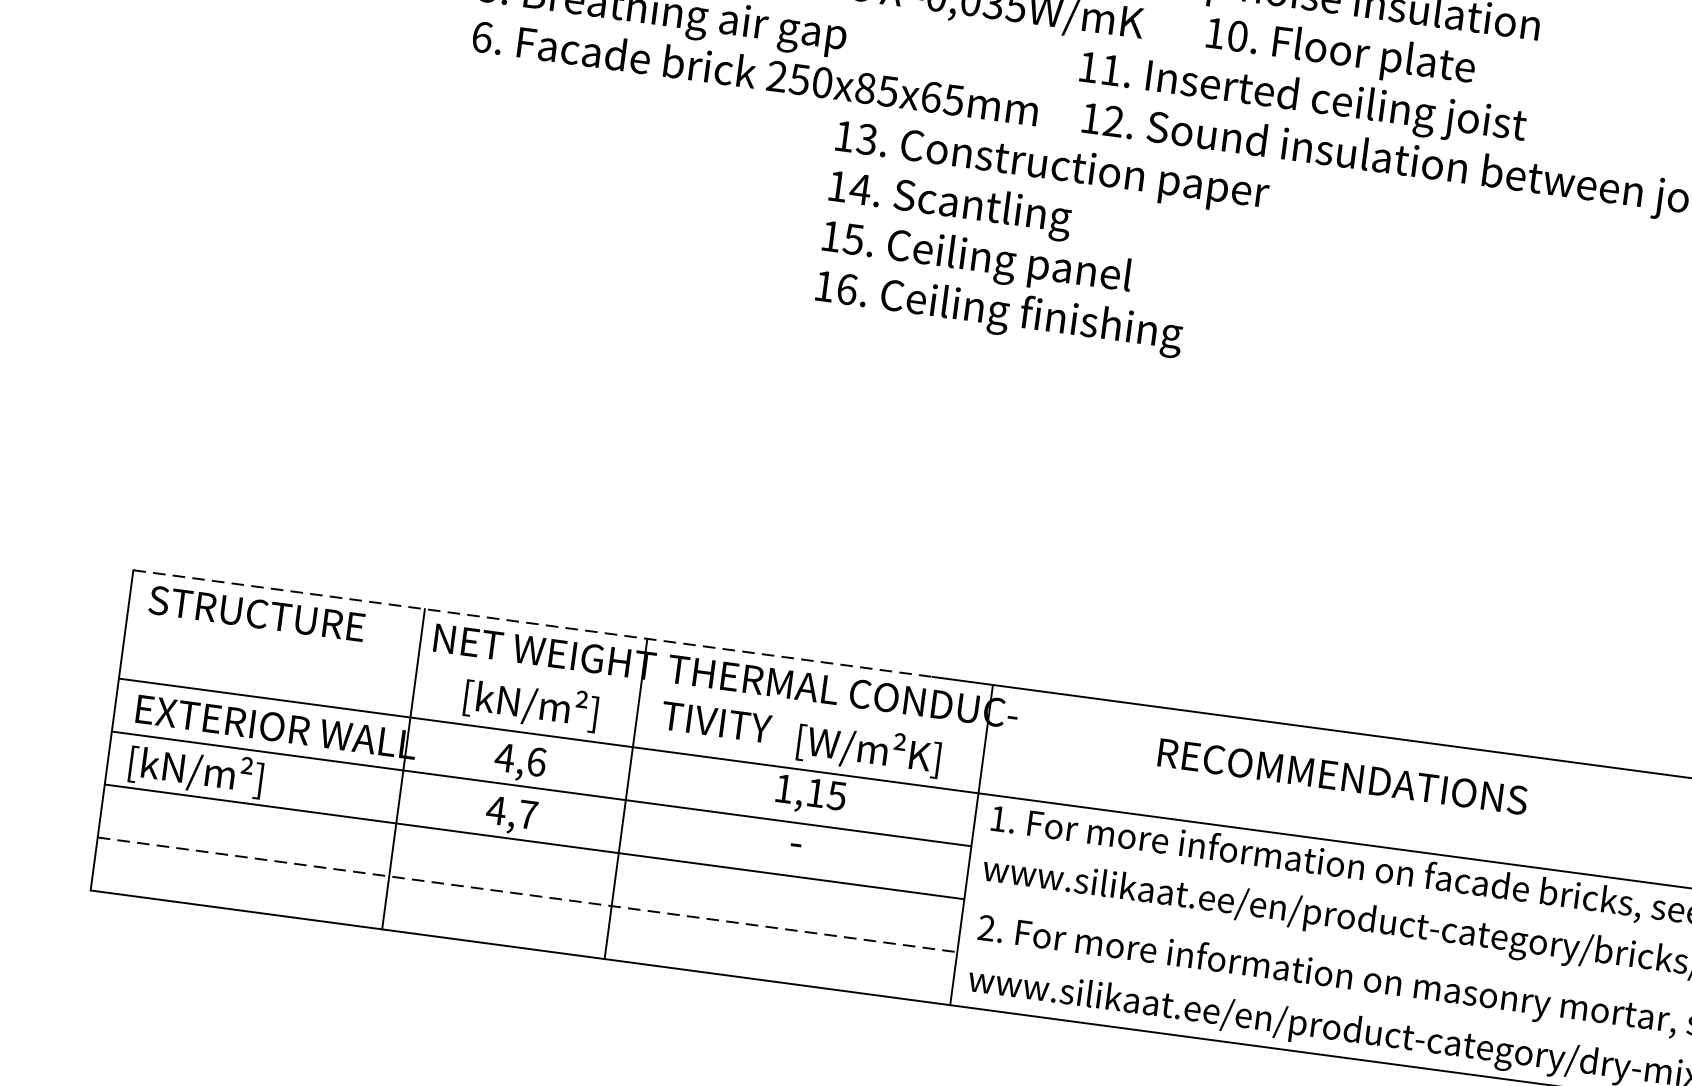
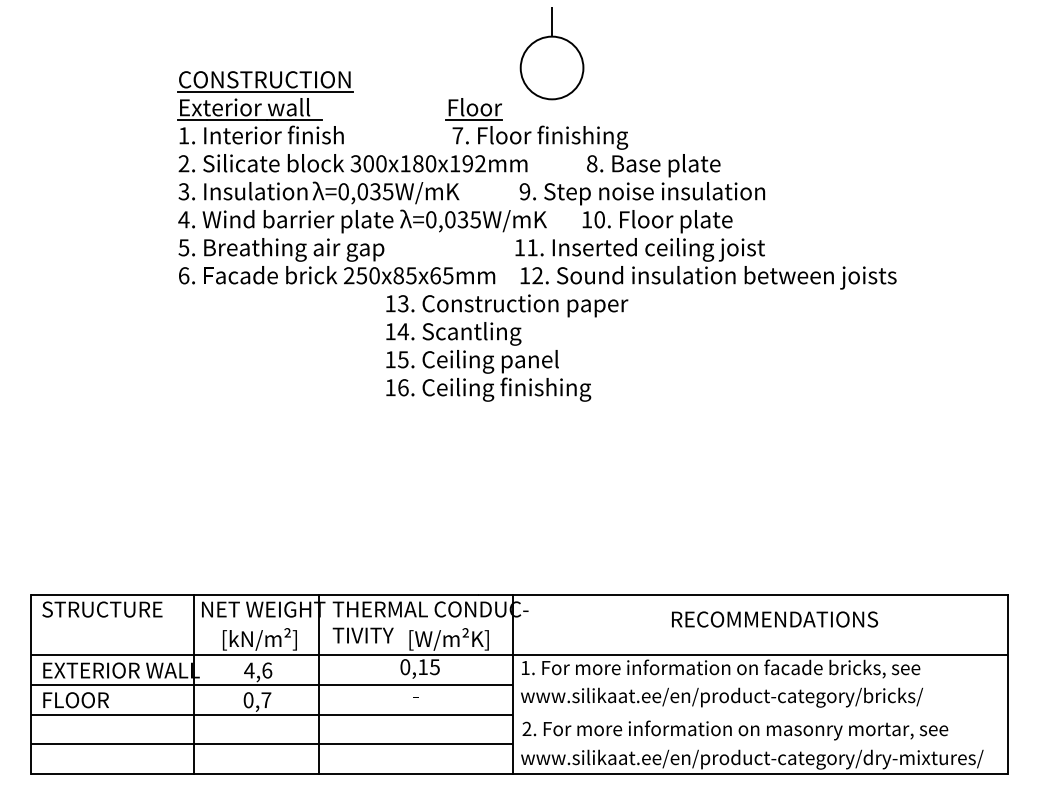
line: (533, 623) -> (255, 594), dashed -> solid
text: (196, 770) -> (80, 700), [kN/m²] -> FLOOR
text: (1343, 776) -> (775, 619), moved
text: (784, 789) -> (405, 667), 1,15 -> 0,15
text: (496, 810) -> (248, 700), 4,7 -> 0,7
line: (526, 895) -> (271, 744), dashed -> solid

